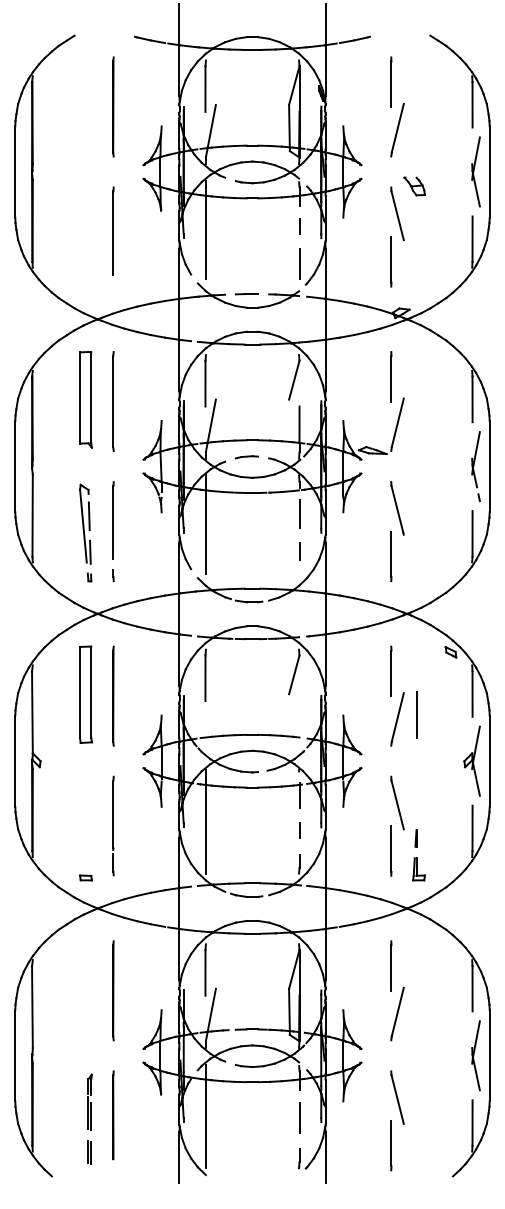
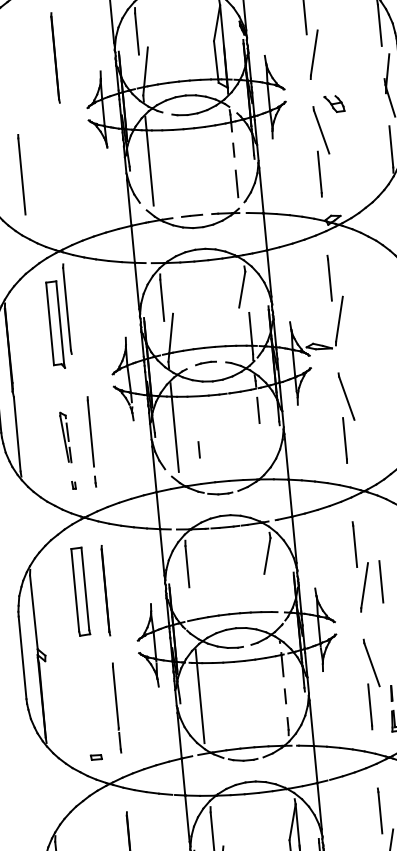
line: (113, 230) -> (21, 173), moved
line: (113, 401) -> (67, 309), moved
part: (85, 523) -> (65, 436), size x0.7
line: (299, 551) -> (199, 449), moved

